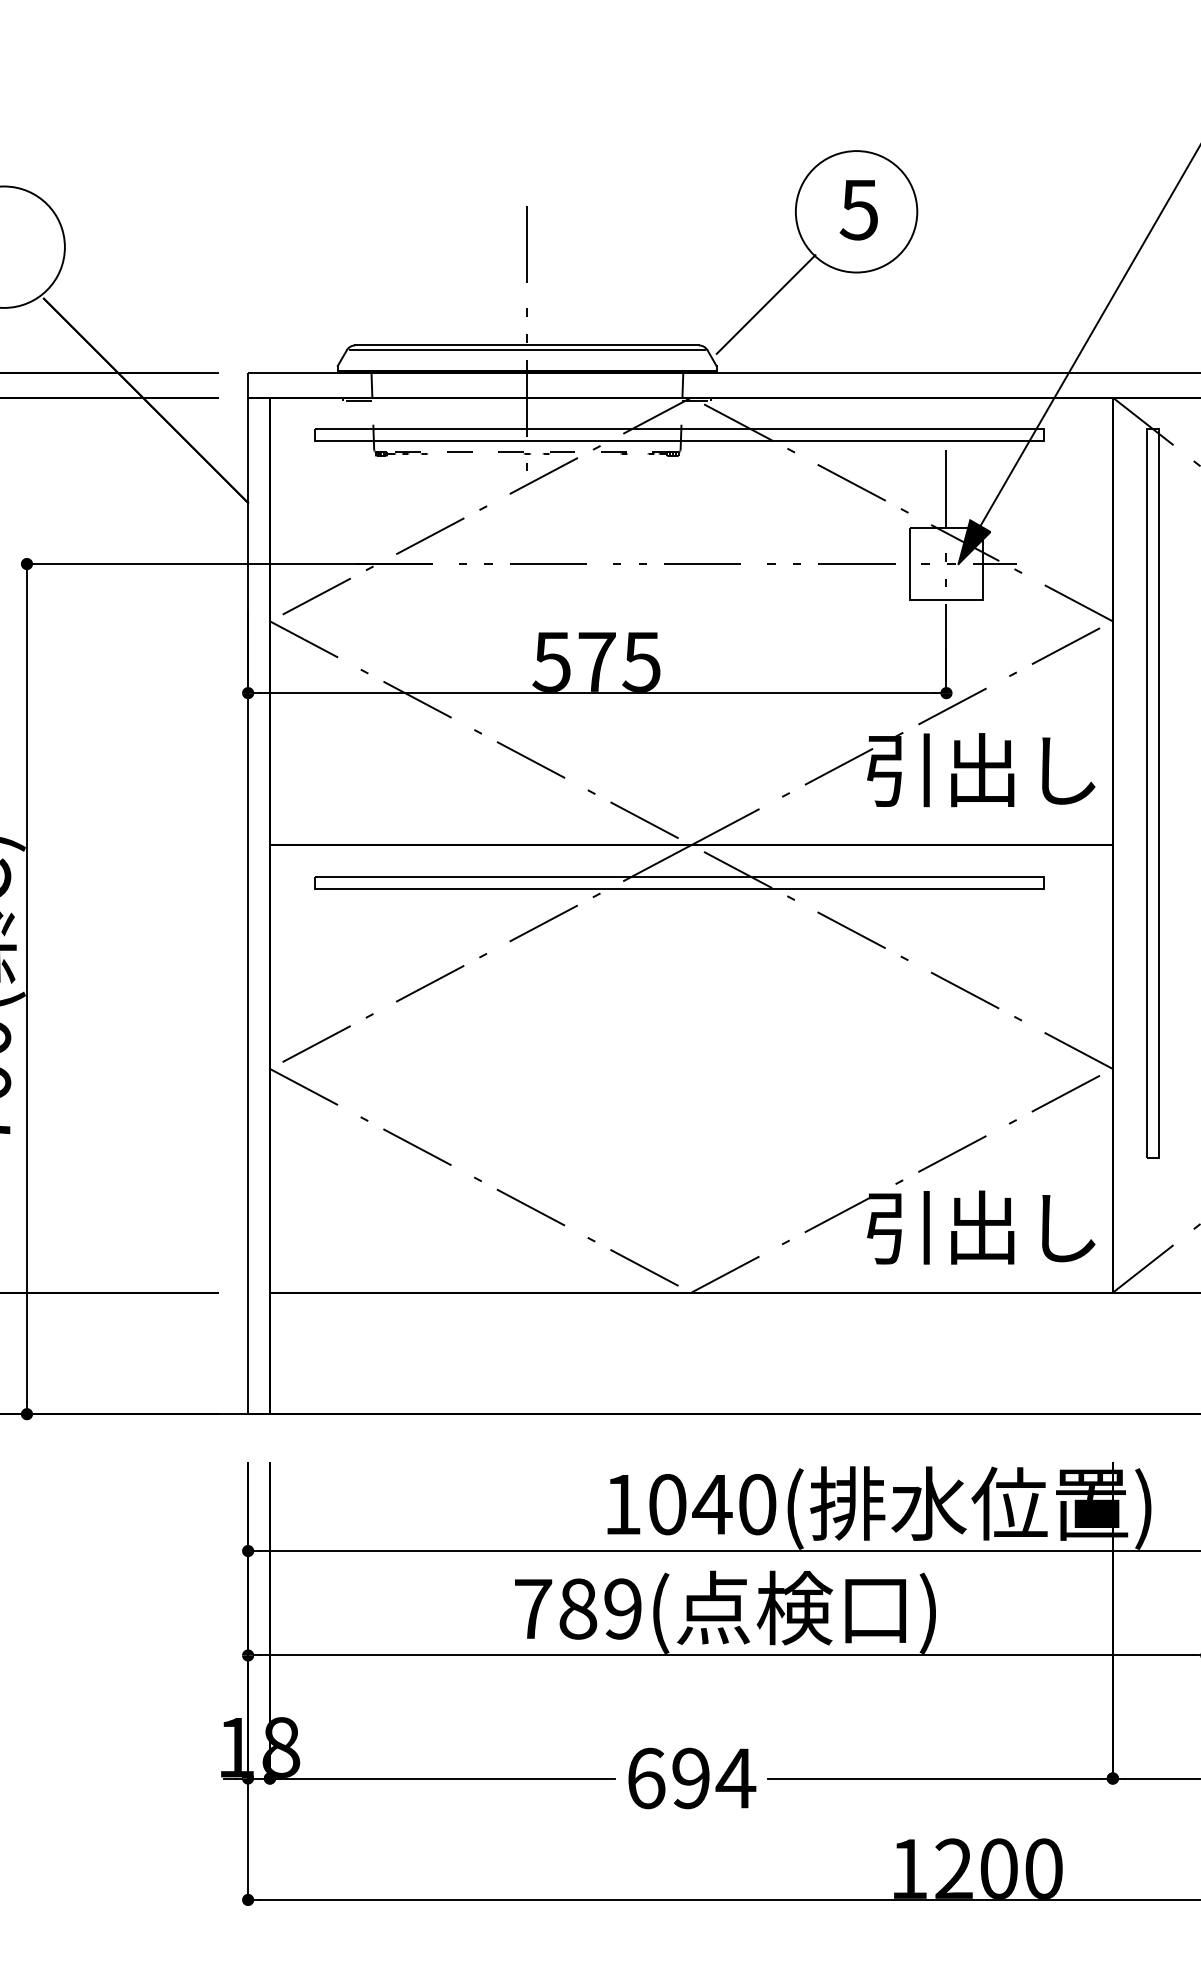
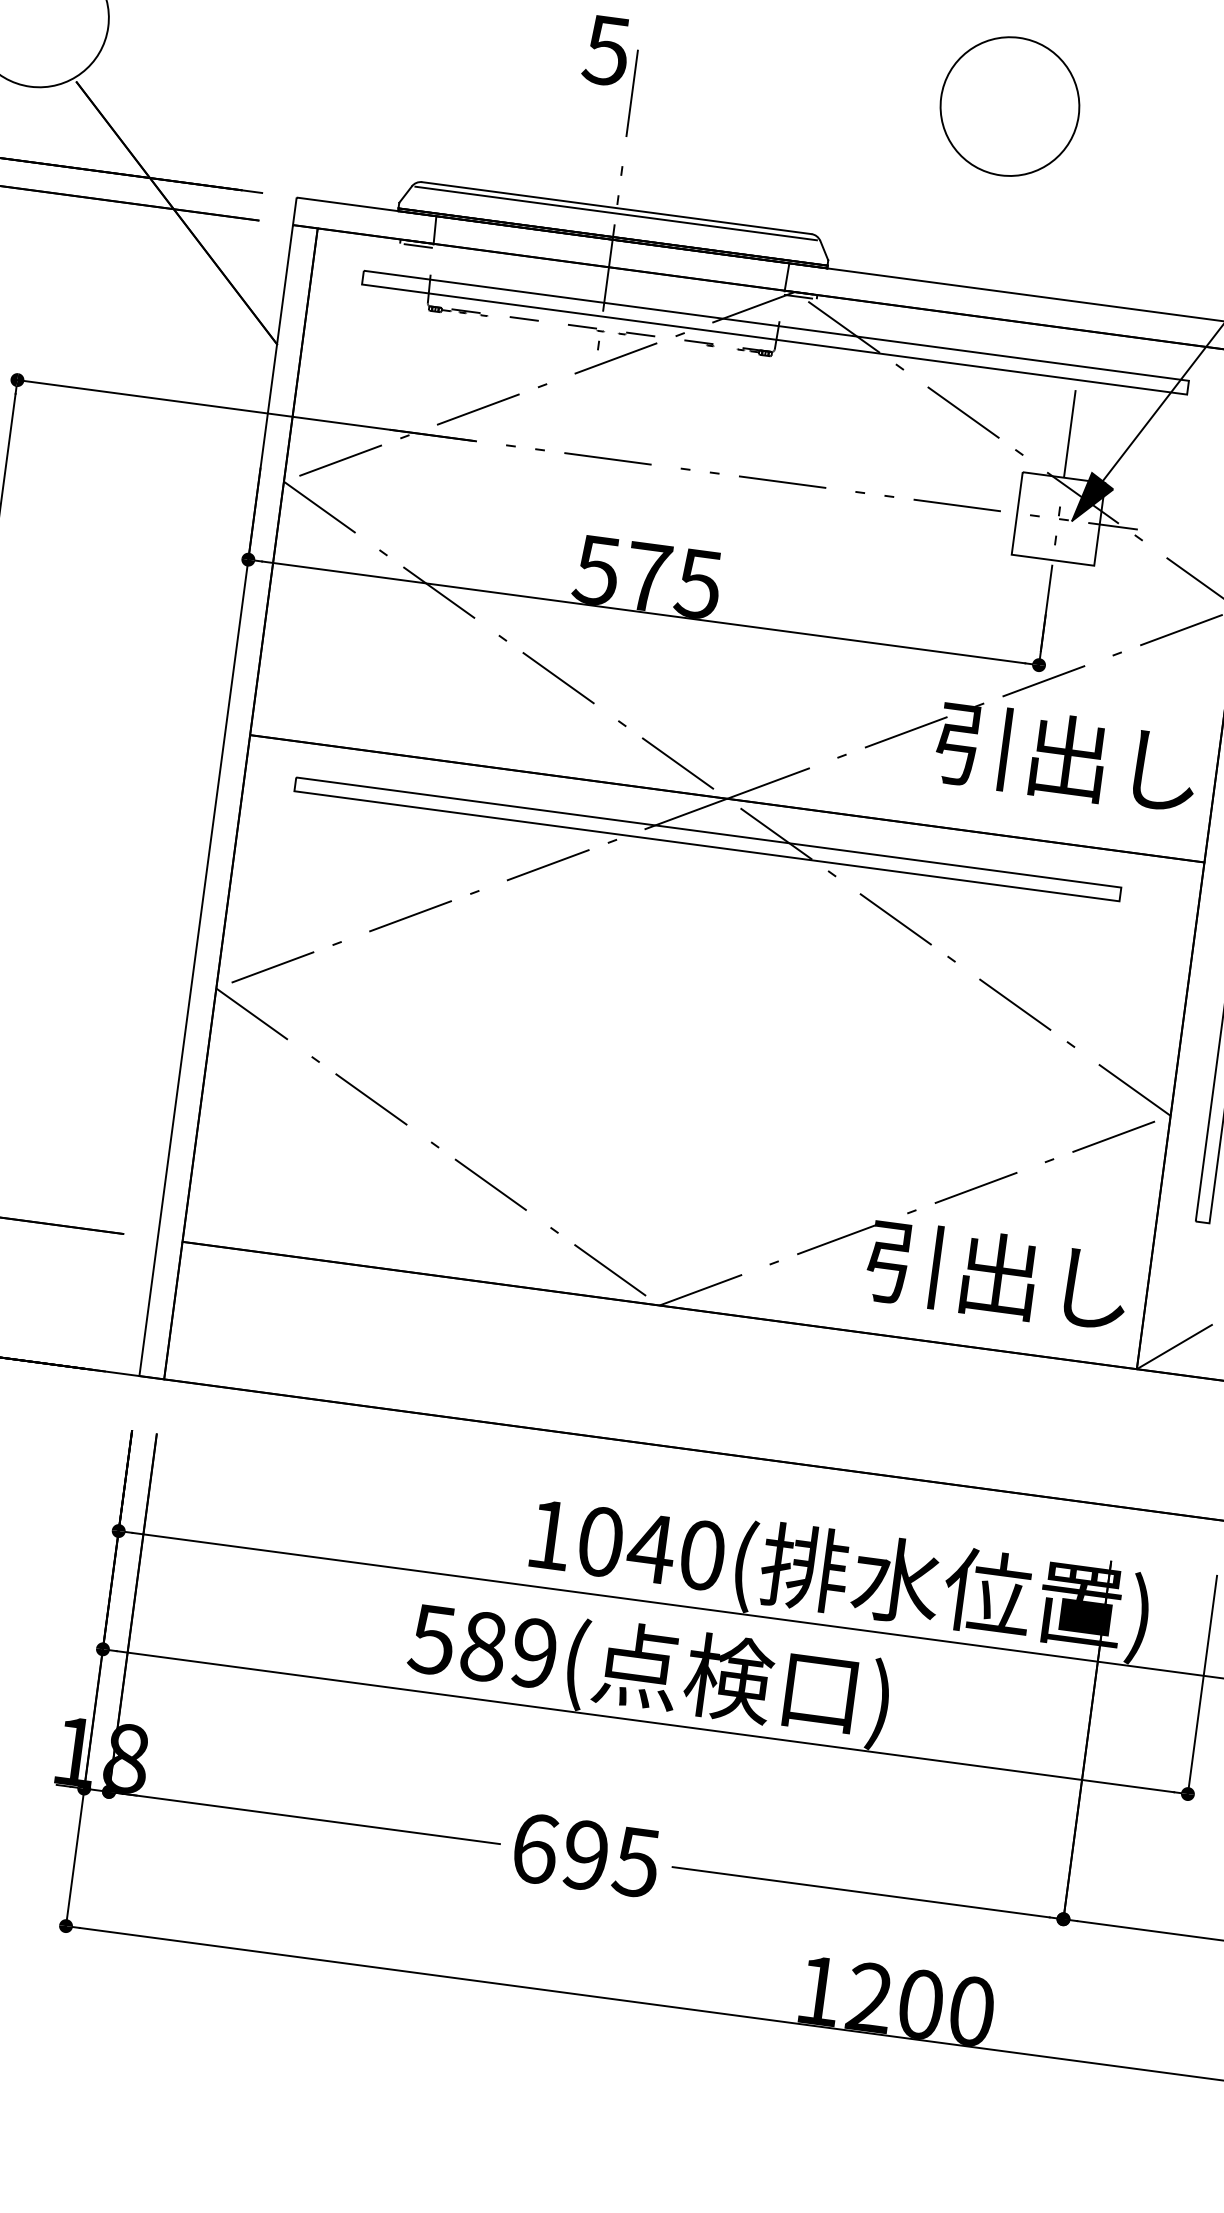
text: (858, 210) -> (605, 51), moved
line: (765, 304) -> (892, 197), removed
text: (532, 1609) -> (431, 1640), 789( -> 589(
text: (735, 1778) -> (636, 1862), 694 -> 695

